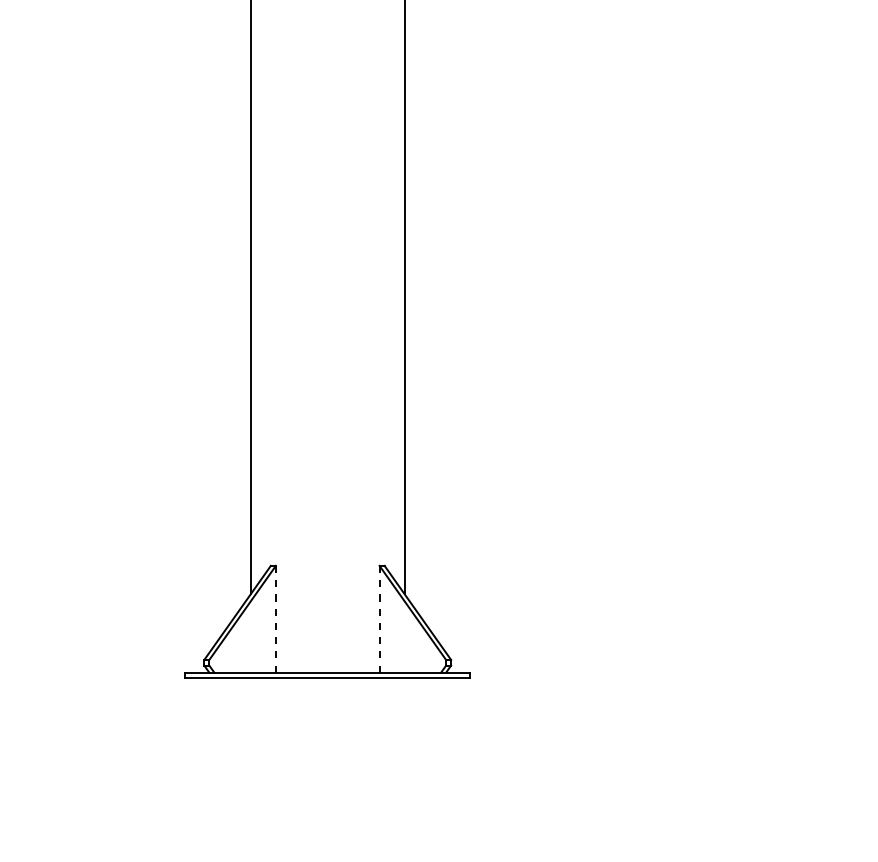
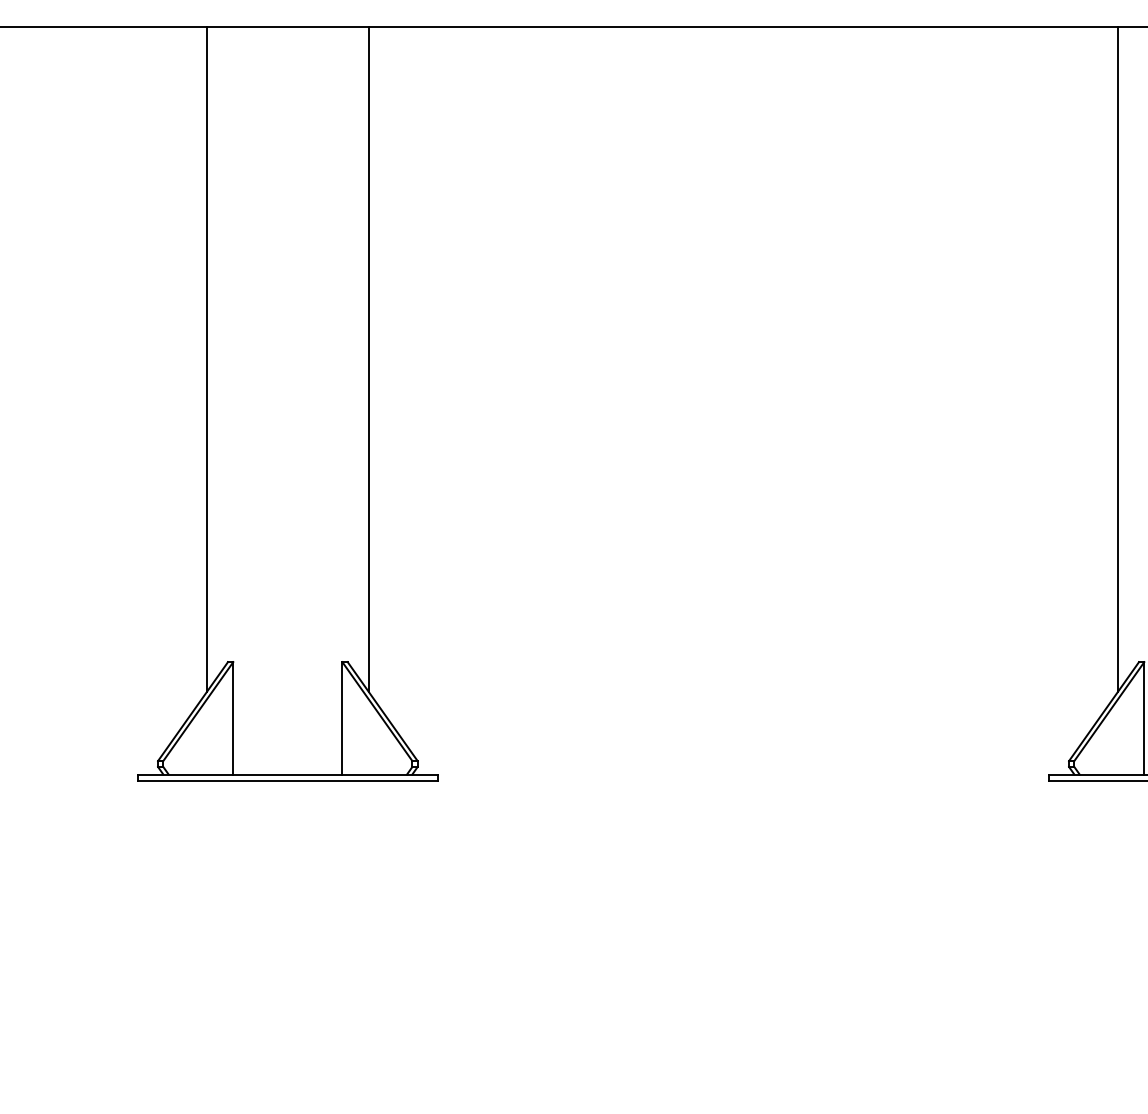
line: (276, 618) -> (233, 717), dashed -> solid
line: (379, 618) -> (342, 717), dashed -> solid

